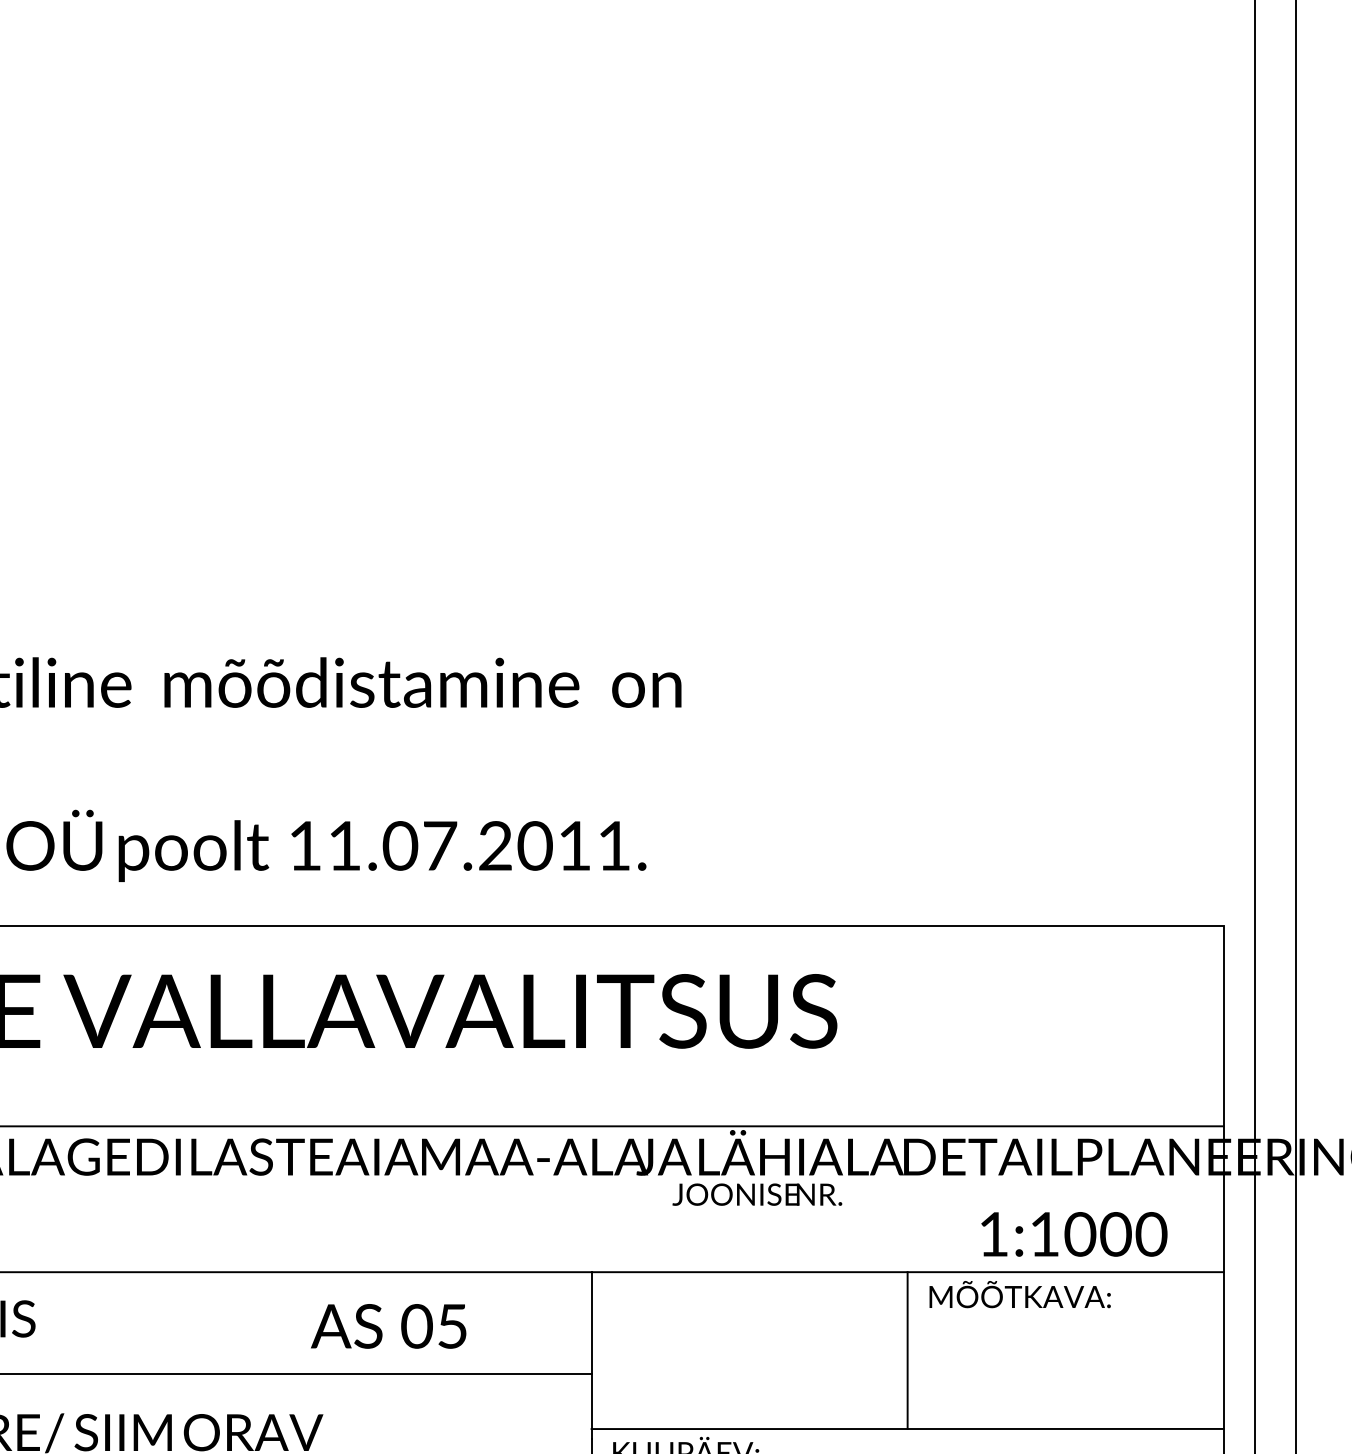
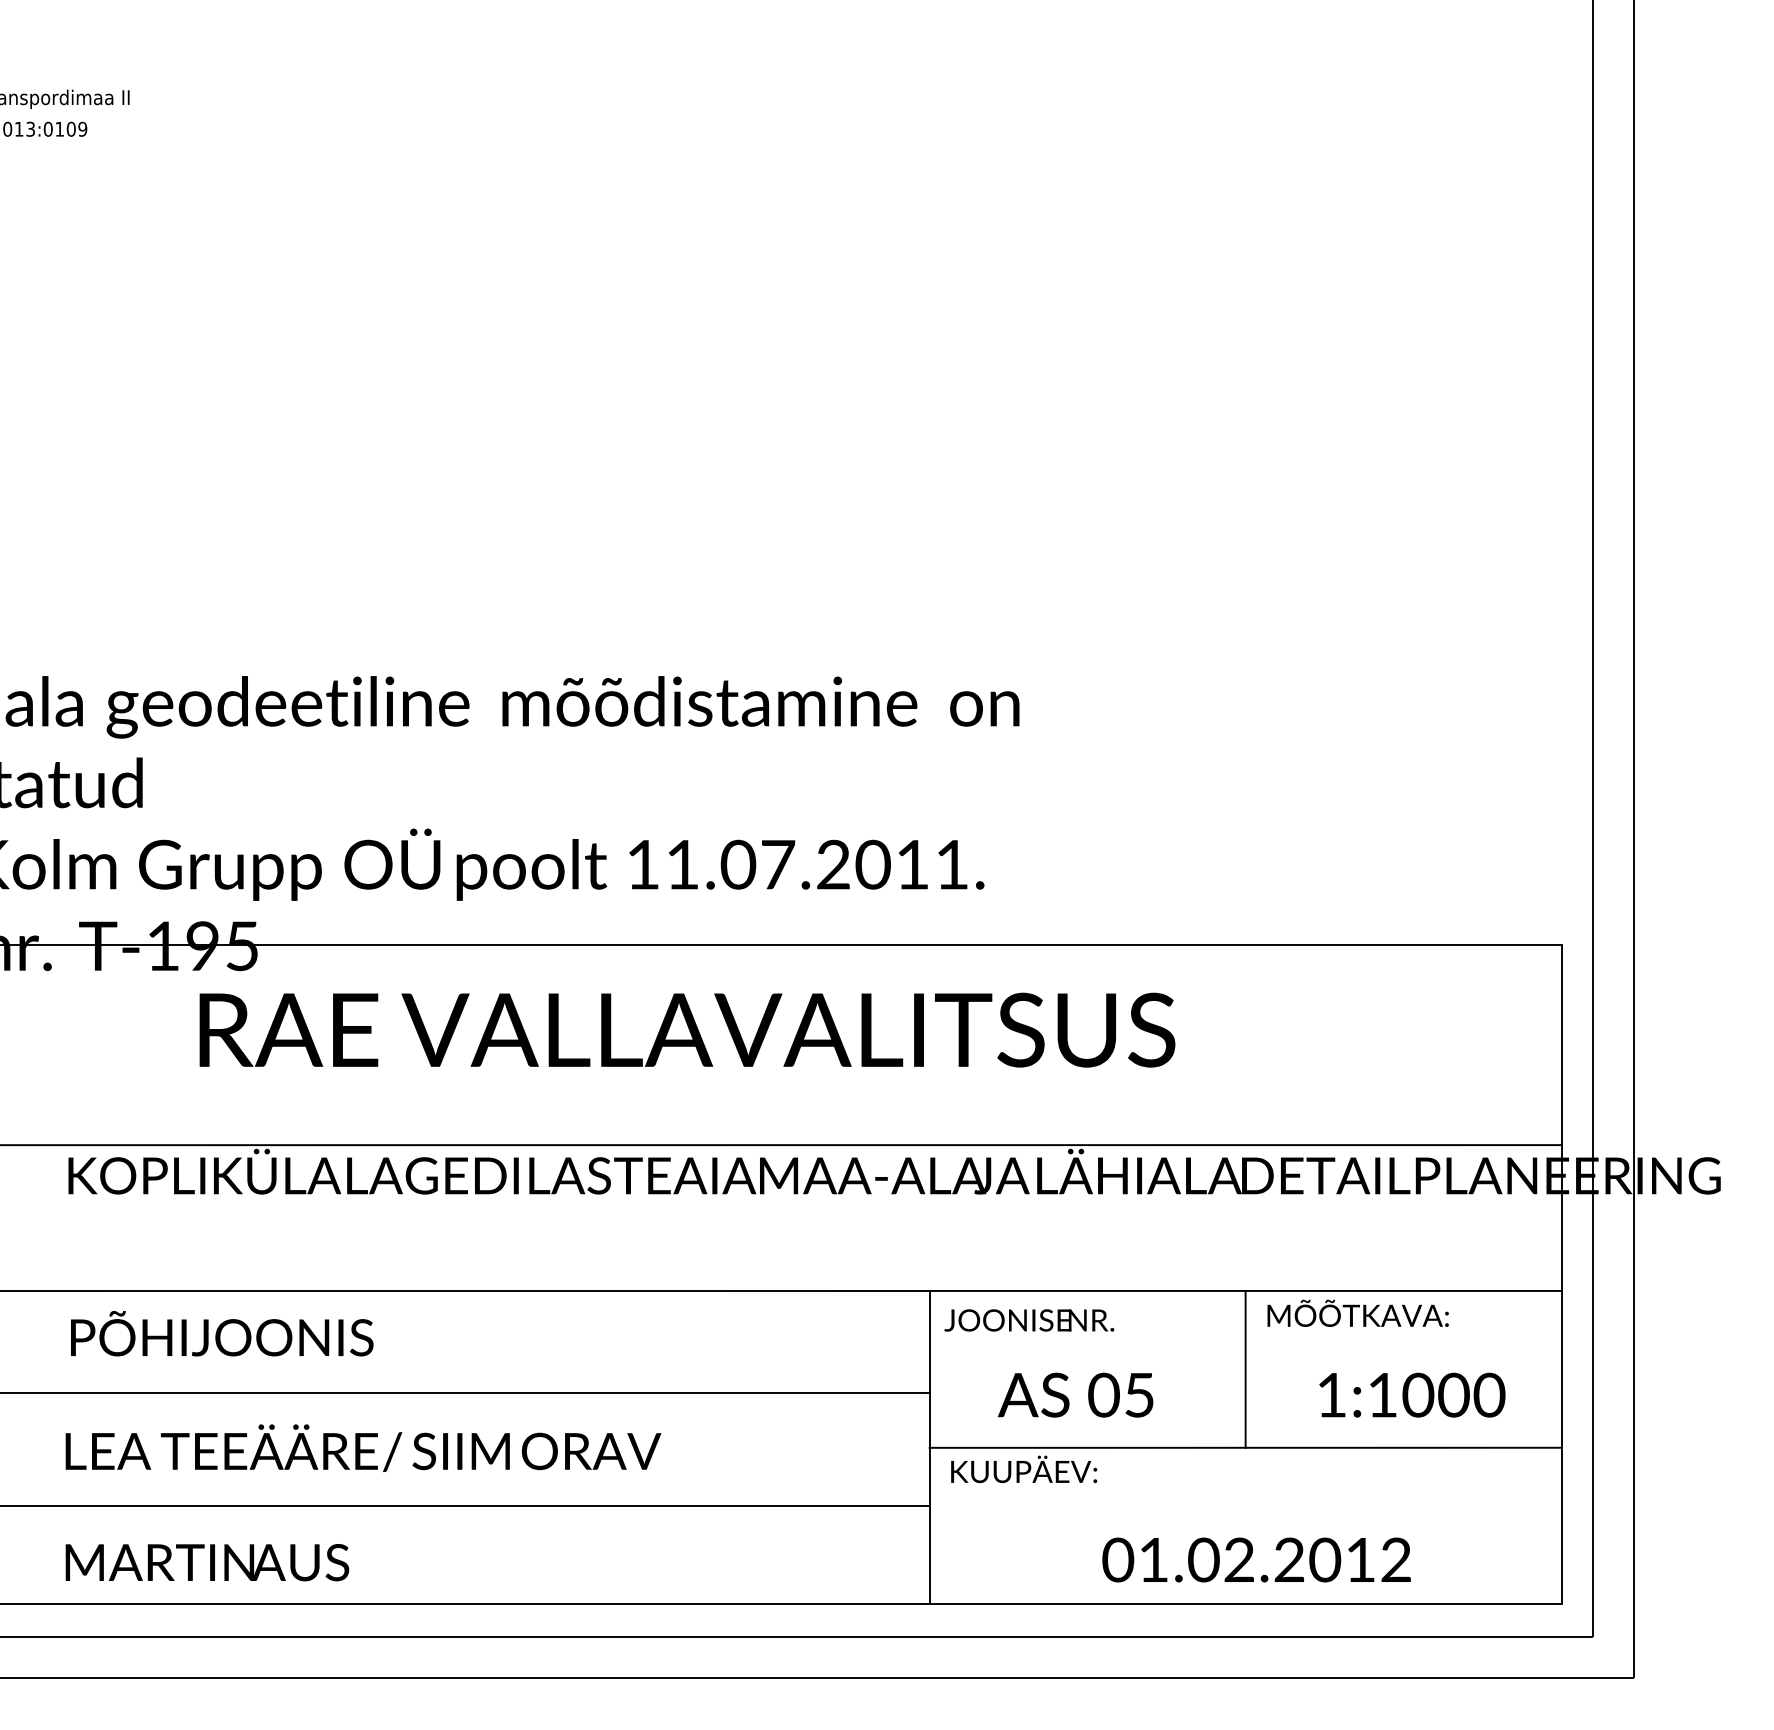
text: (757, 1194) -> (1029, 1320), moved
text: (1074, 1233) -> (1412, 1394), moved
text: (388, 1325) -> (1075, 1394), moved

